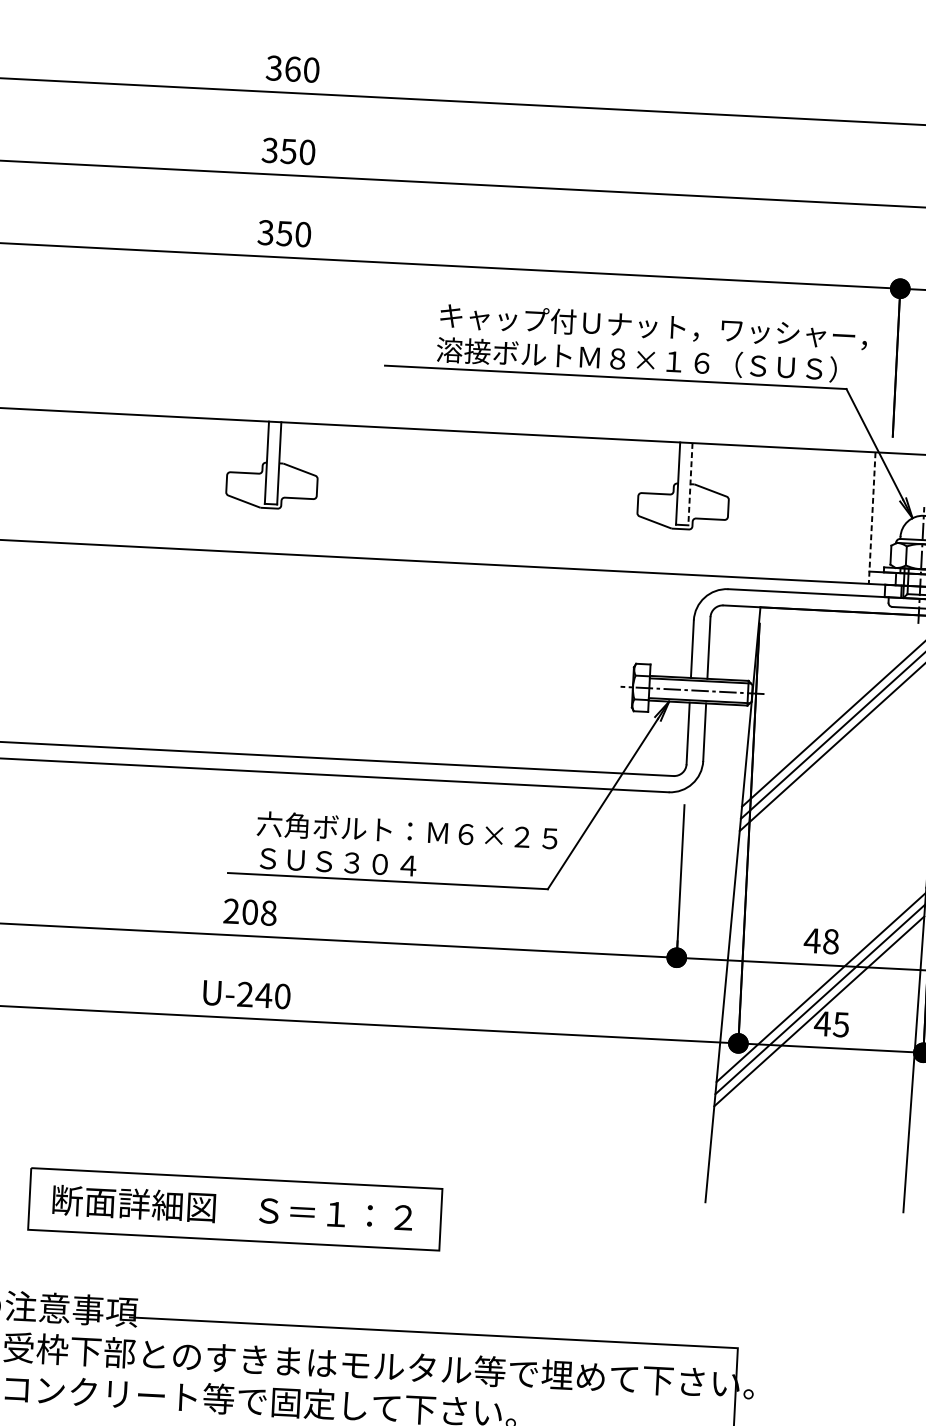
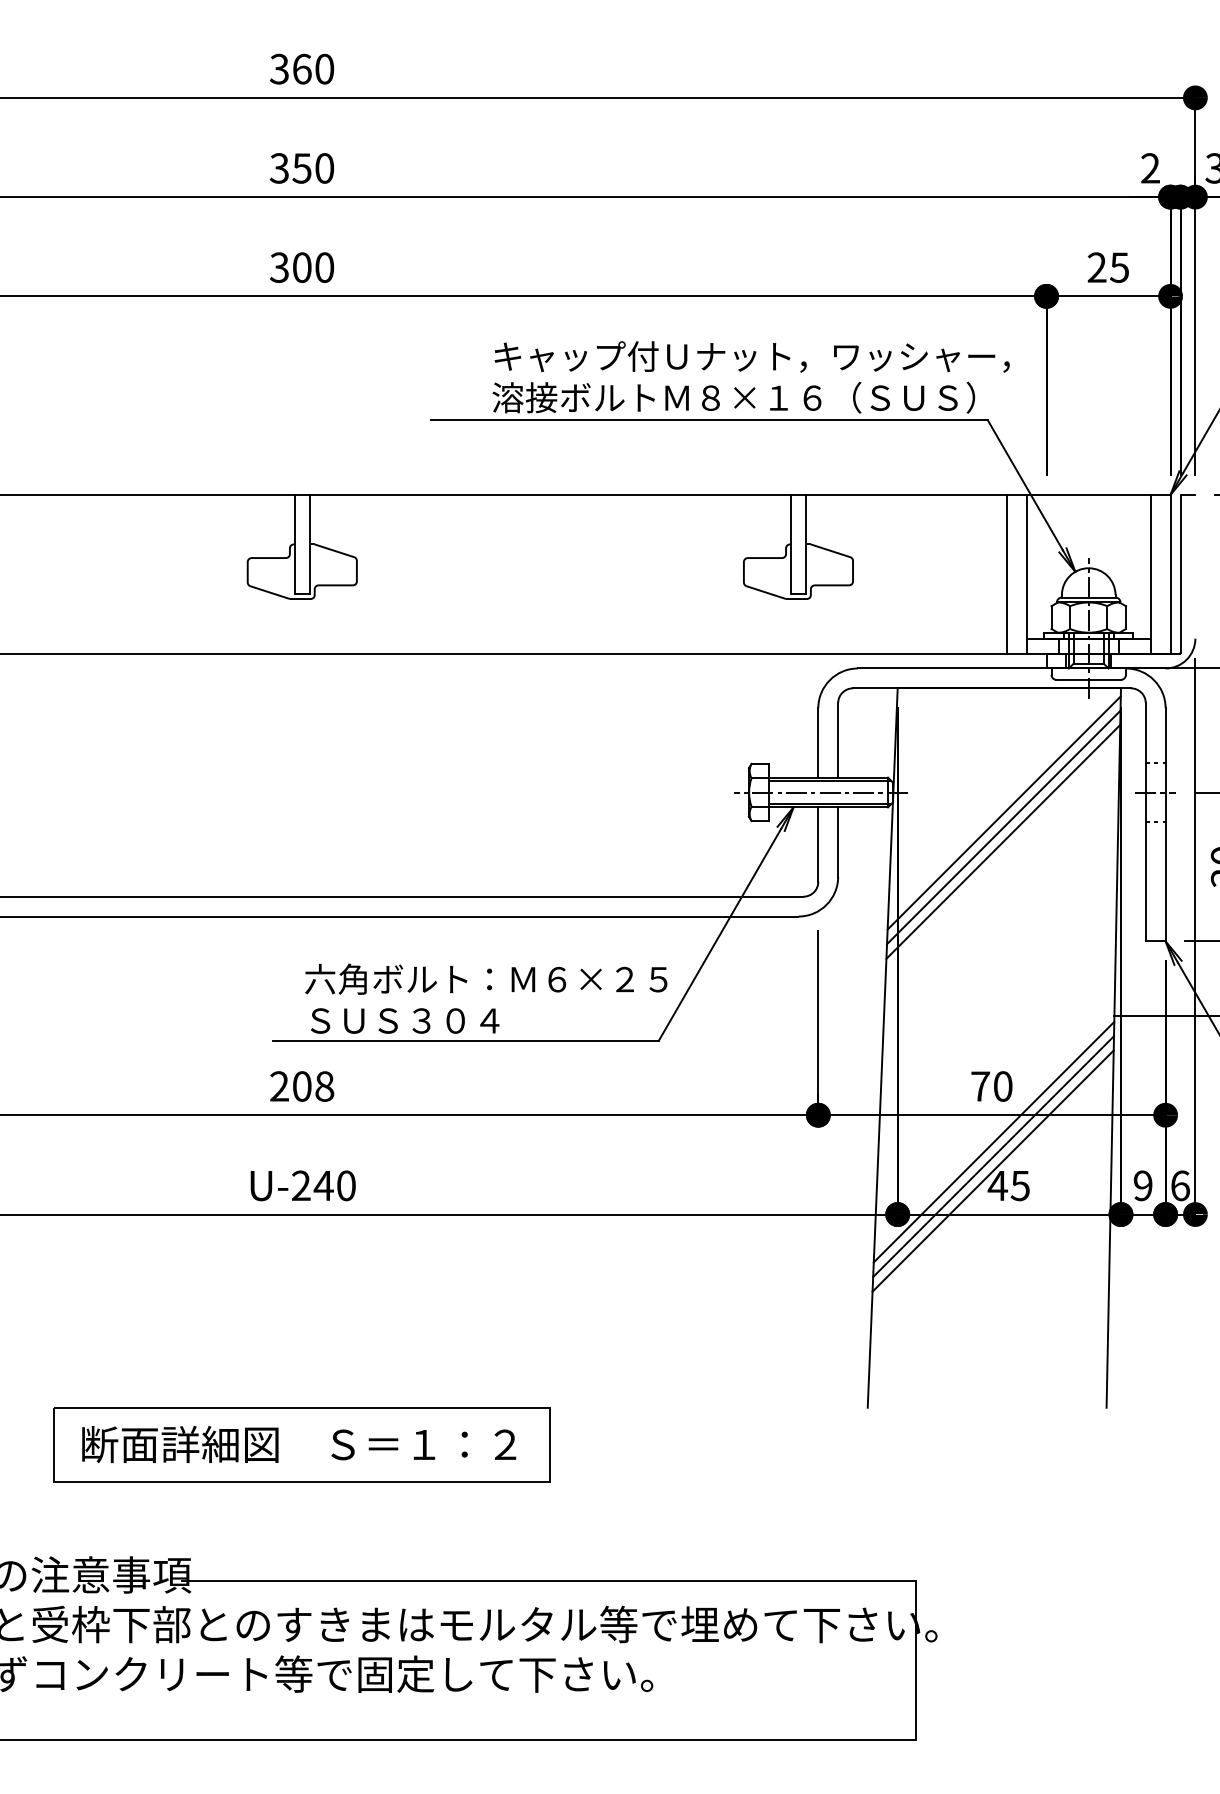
text: (284, 233) -> (301, 267), 350 -> 300
line: (690, 484) -> (805, 544), dashed -> solid
line: (855, 516) -> (1006, 573), added
line: (871, 518) -> (1026, 574), dashed -> solid
text: (821, 941) -> (991, 1086), 48 -> 70

